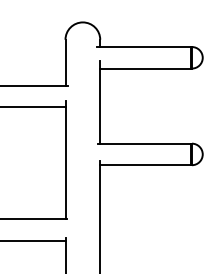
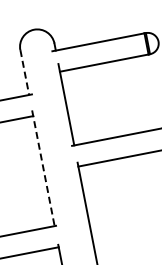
line: (65, 62) -> (24, 72), solid -> dashed
line: (65, 160) -> (43, 168), solid -> dashed

